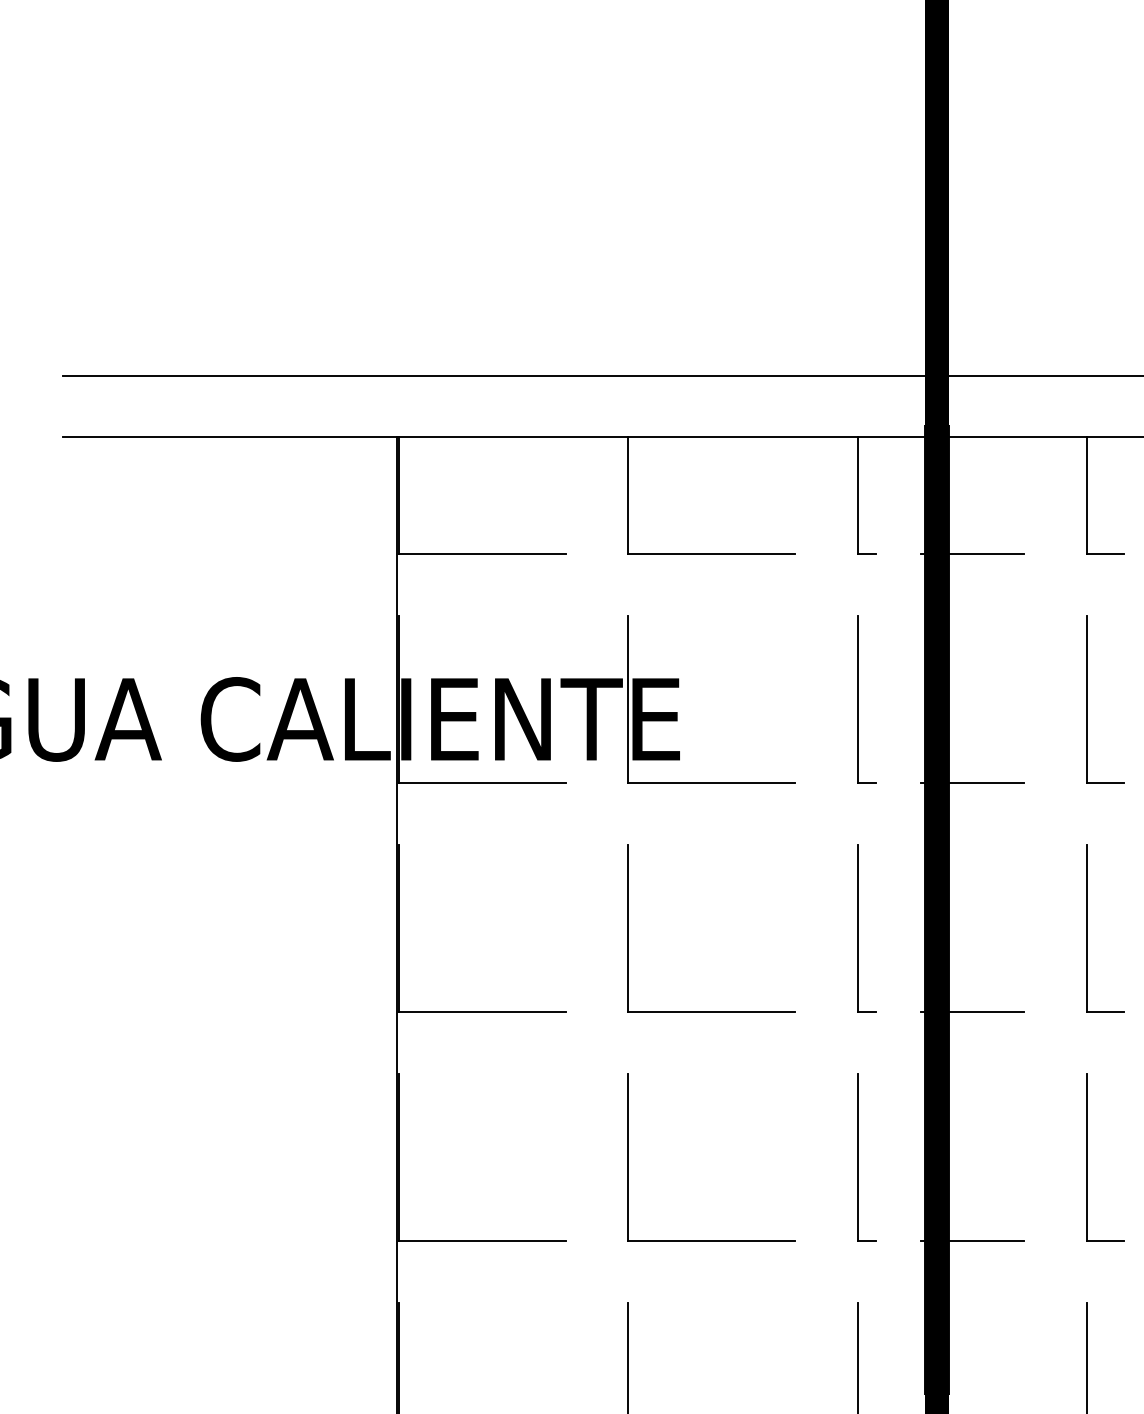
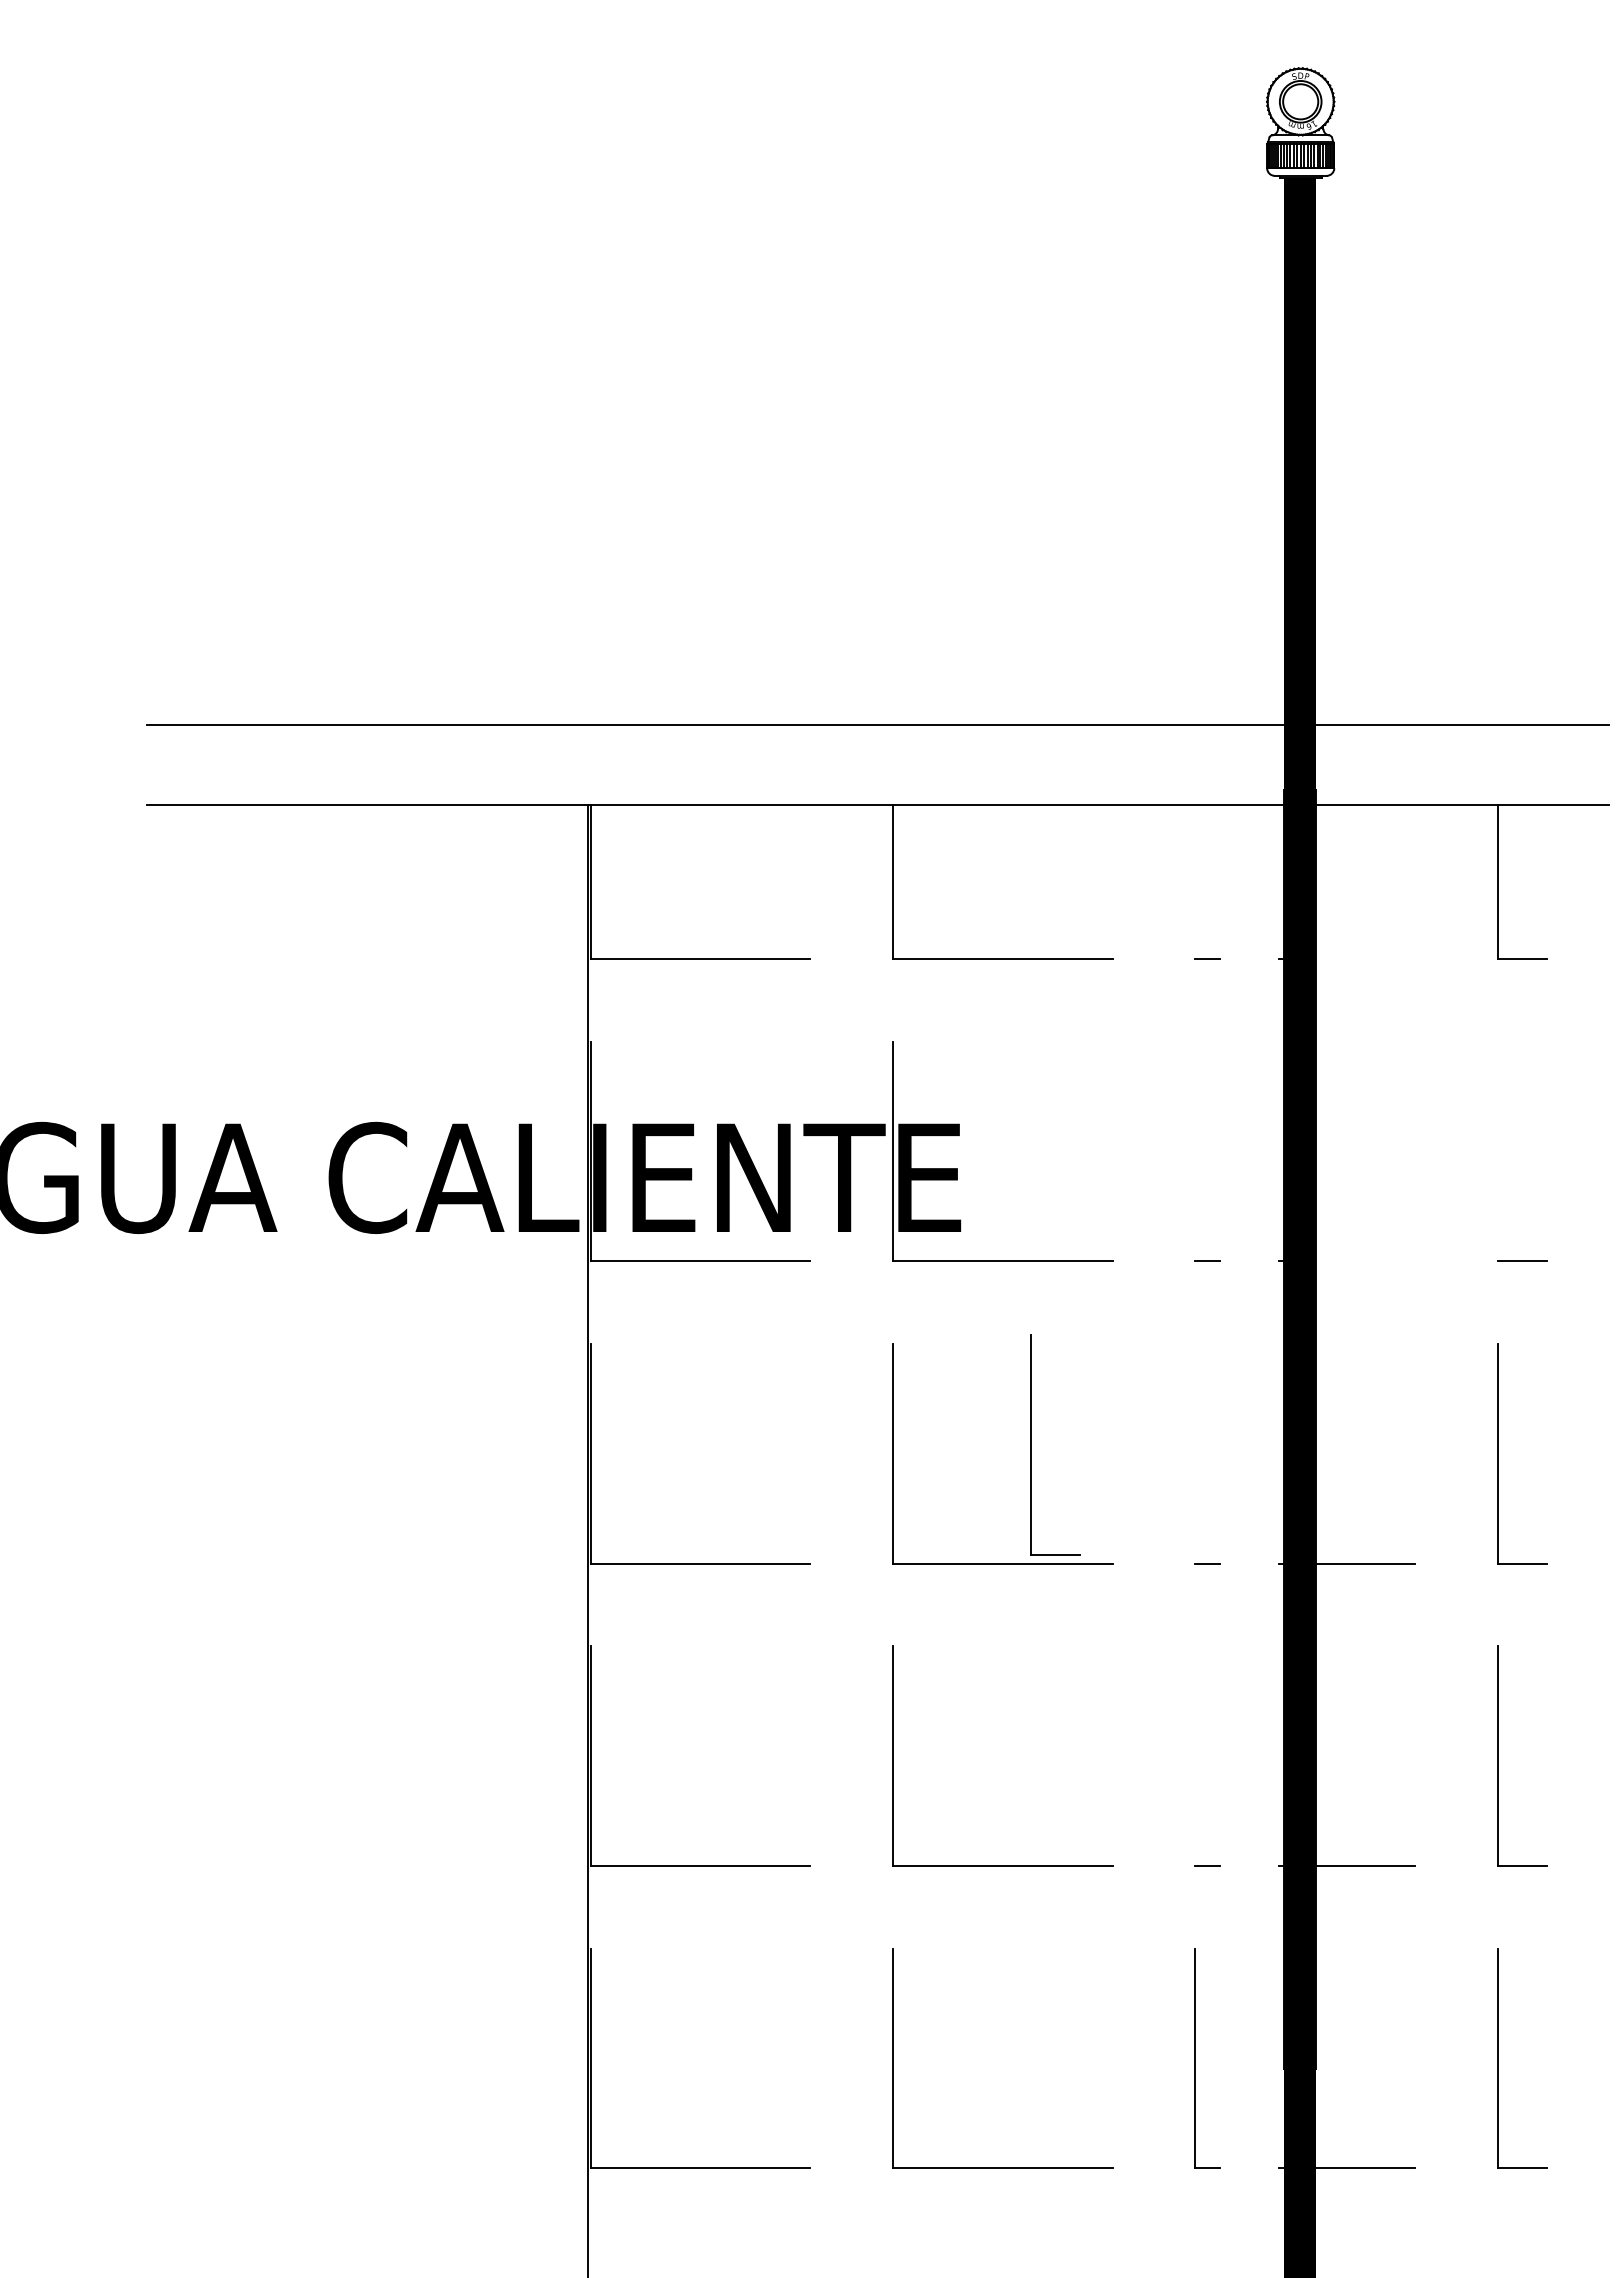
line: (857, 494) -> (1195, 881), removed
line: (986, 553) -> (1365, 959), removed
line: (857, 699) -> (1195, 1151), removed
line: (1086, 699) -> (1497, 1151), removed
line: (986, 782) -> (1365, 1261), removed
part: (733, 921) -> (1031, 1444), added
line: (857, 928) -> (1195, 1453), removed
line: (857, 1157) -> (1195, 1756), removed

